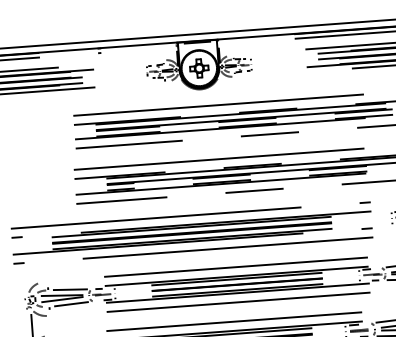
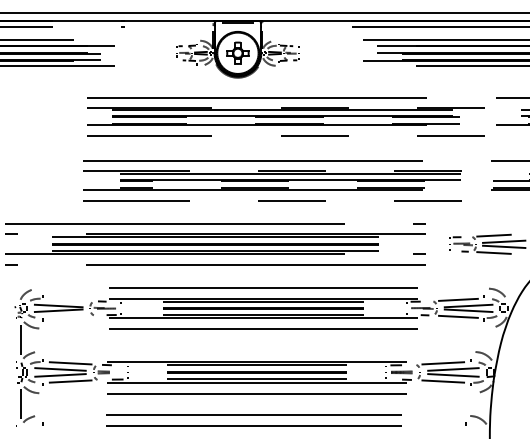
line: (70, 289) -> (68, 299), removed
line: (71, 303) -> (68, 316), removed
line: (233, 322) -> (256, 351), removed

